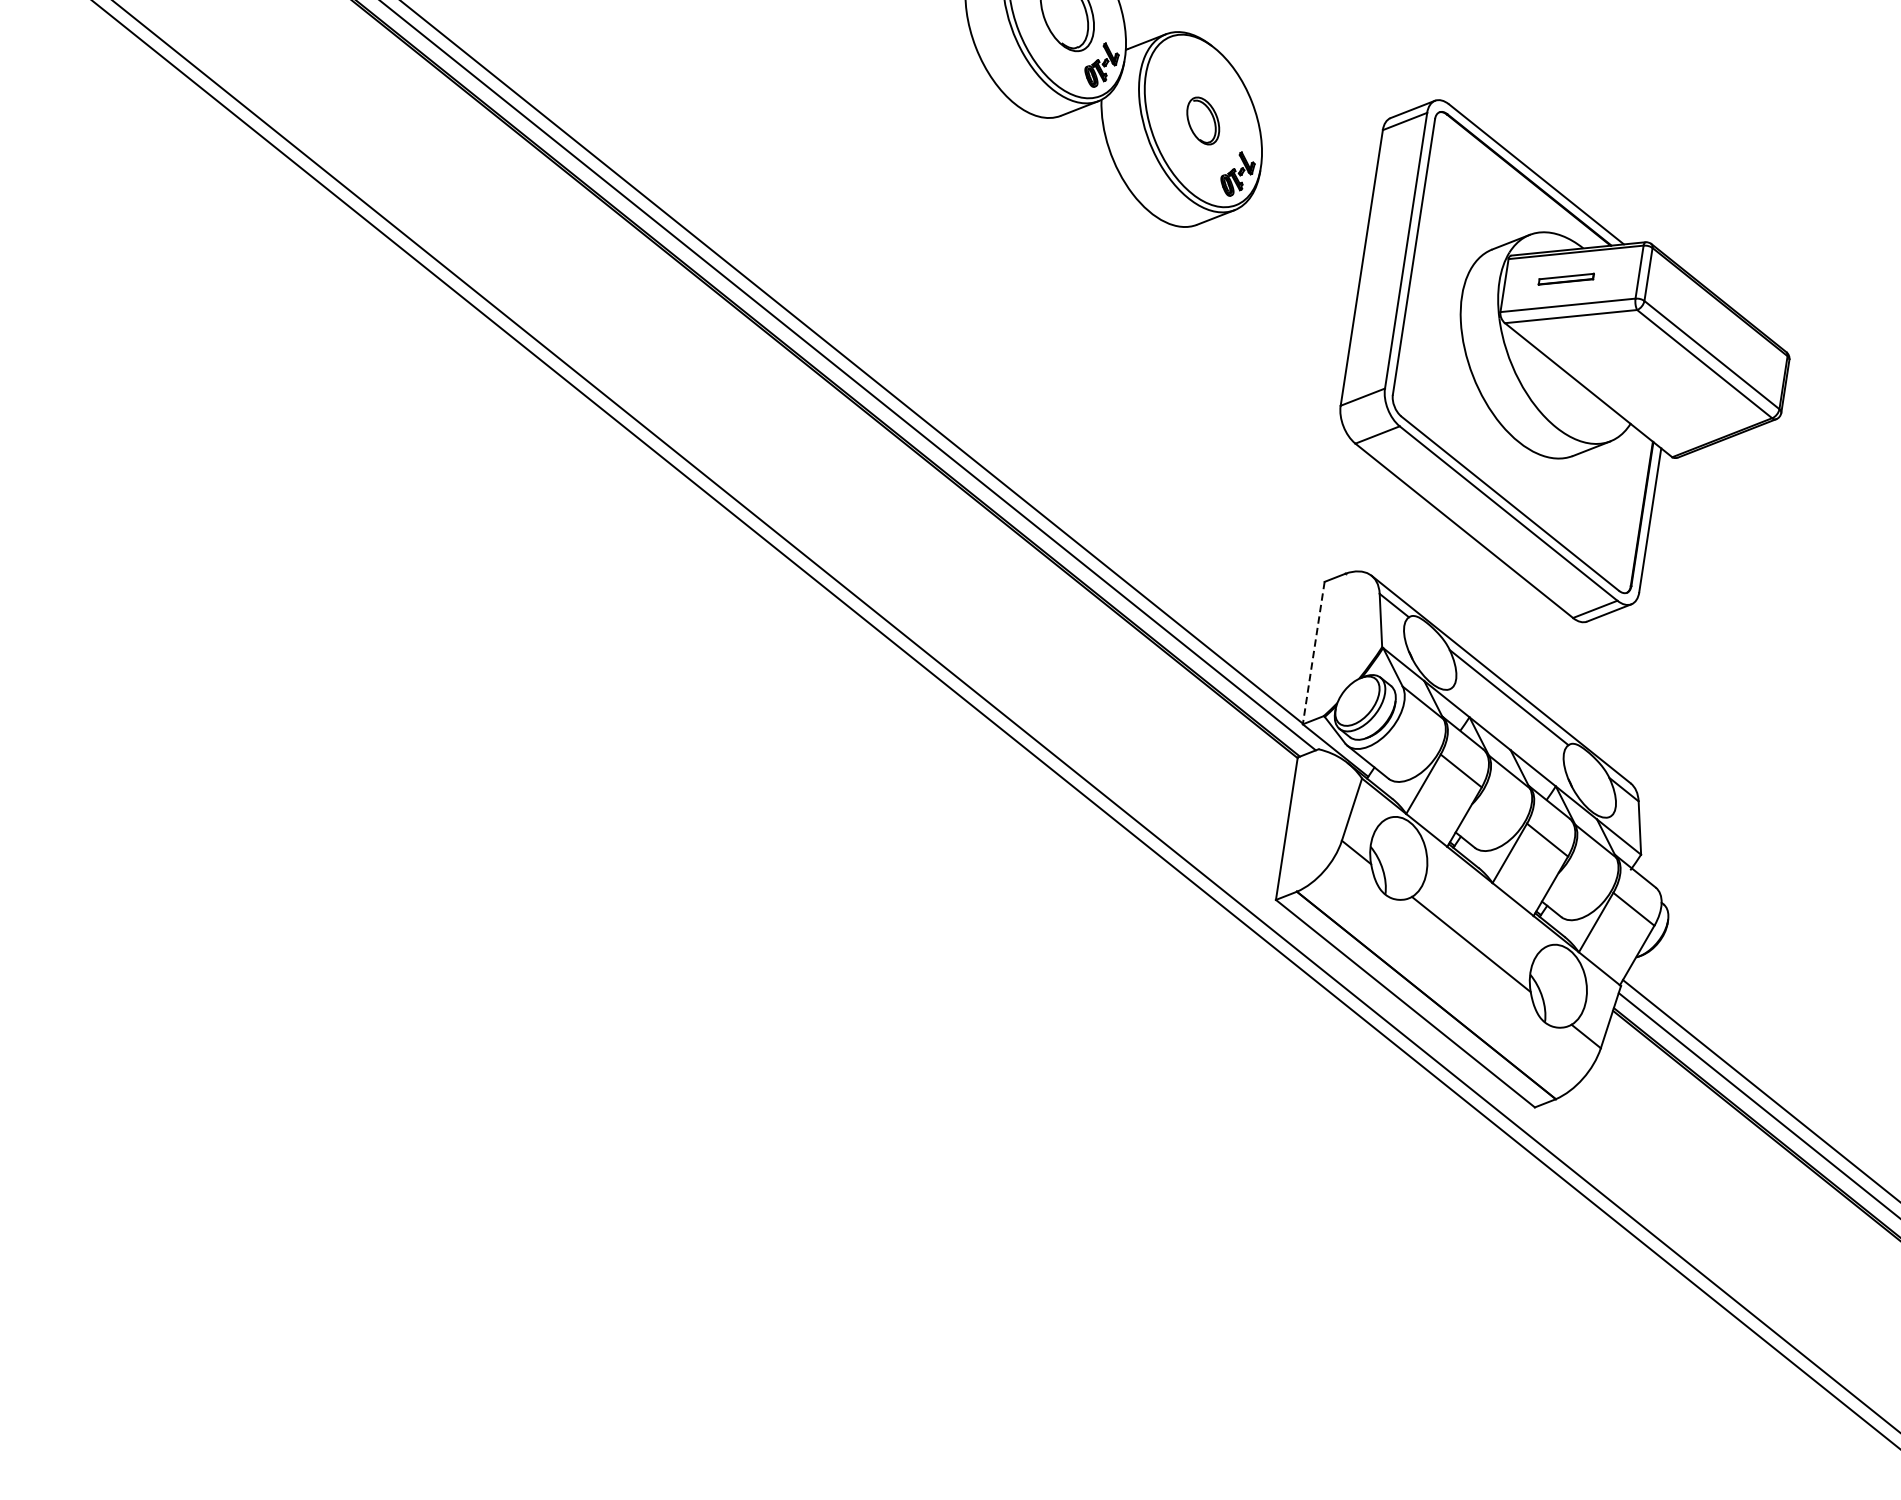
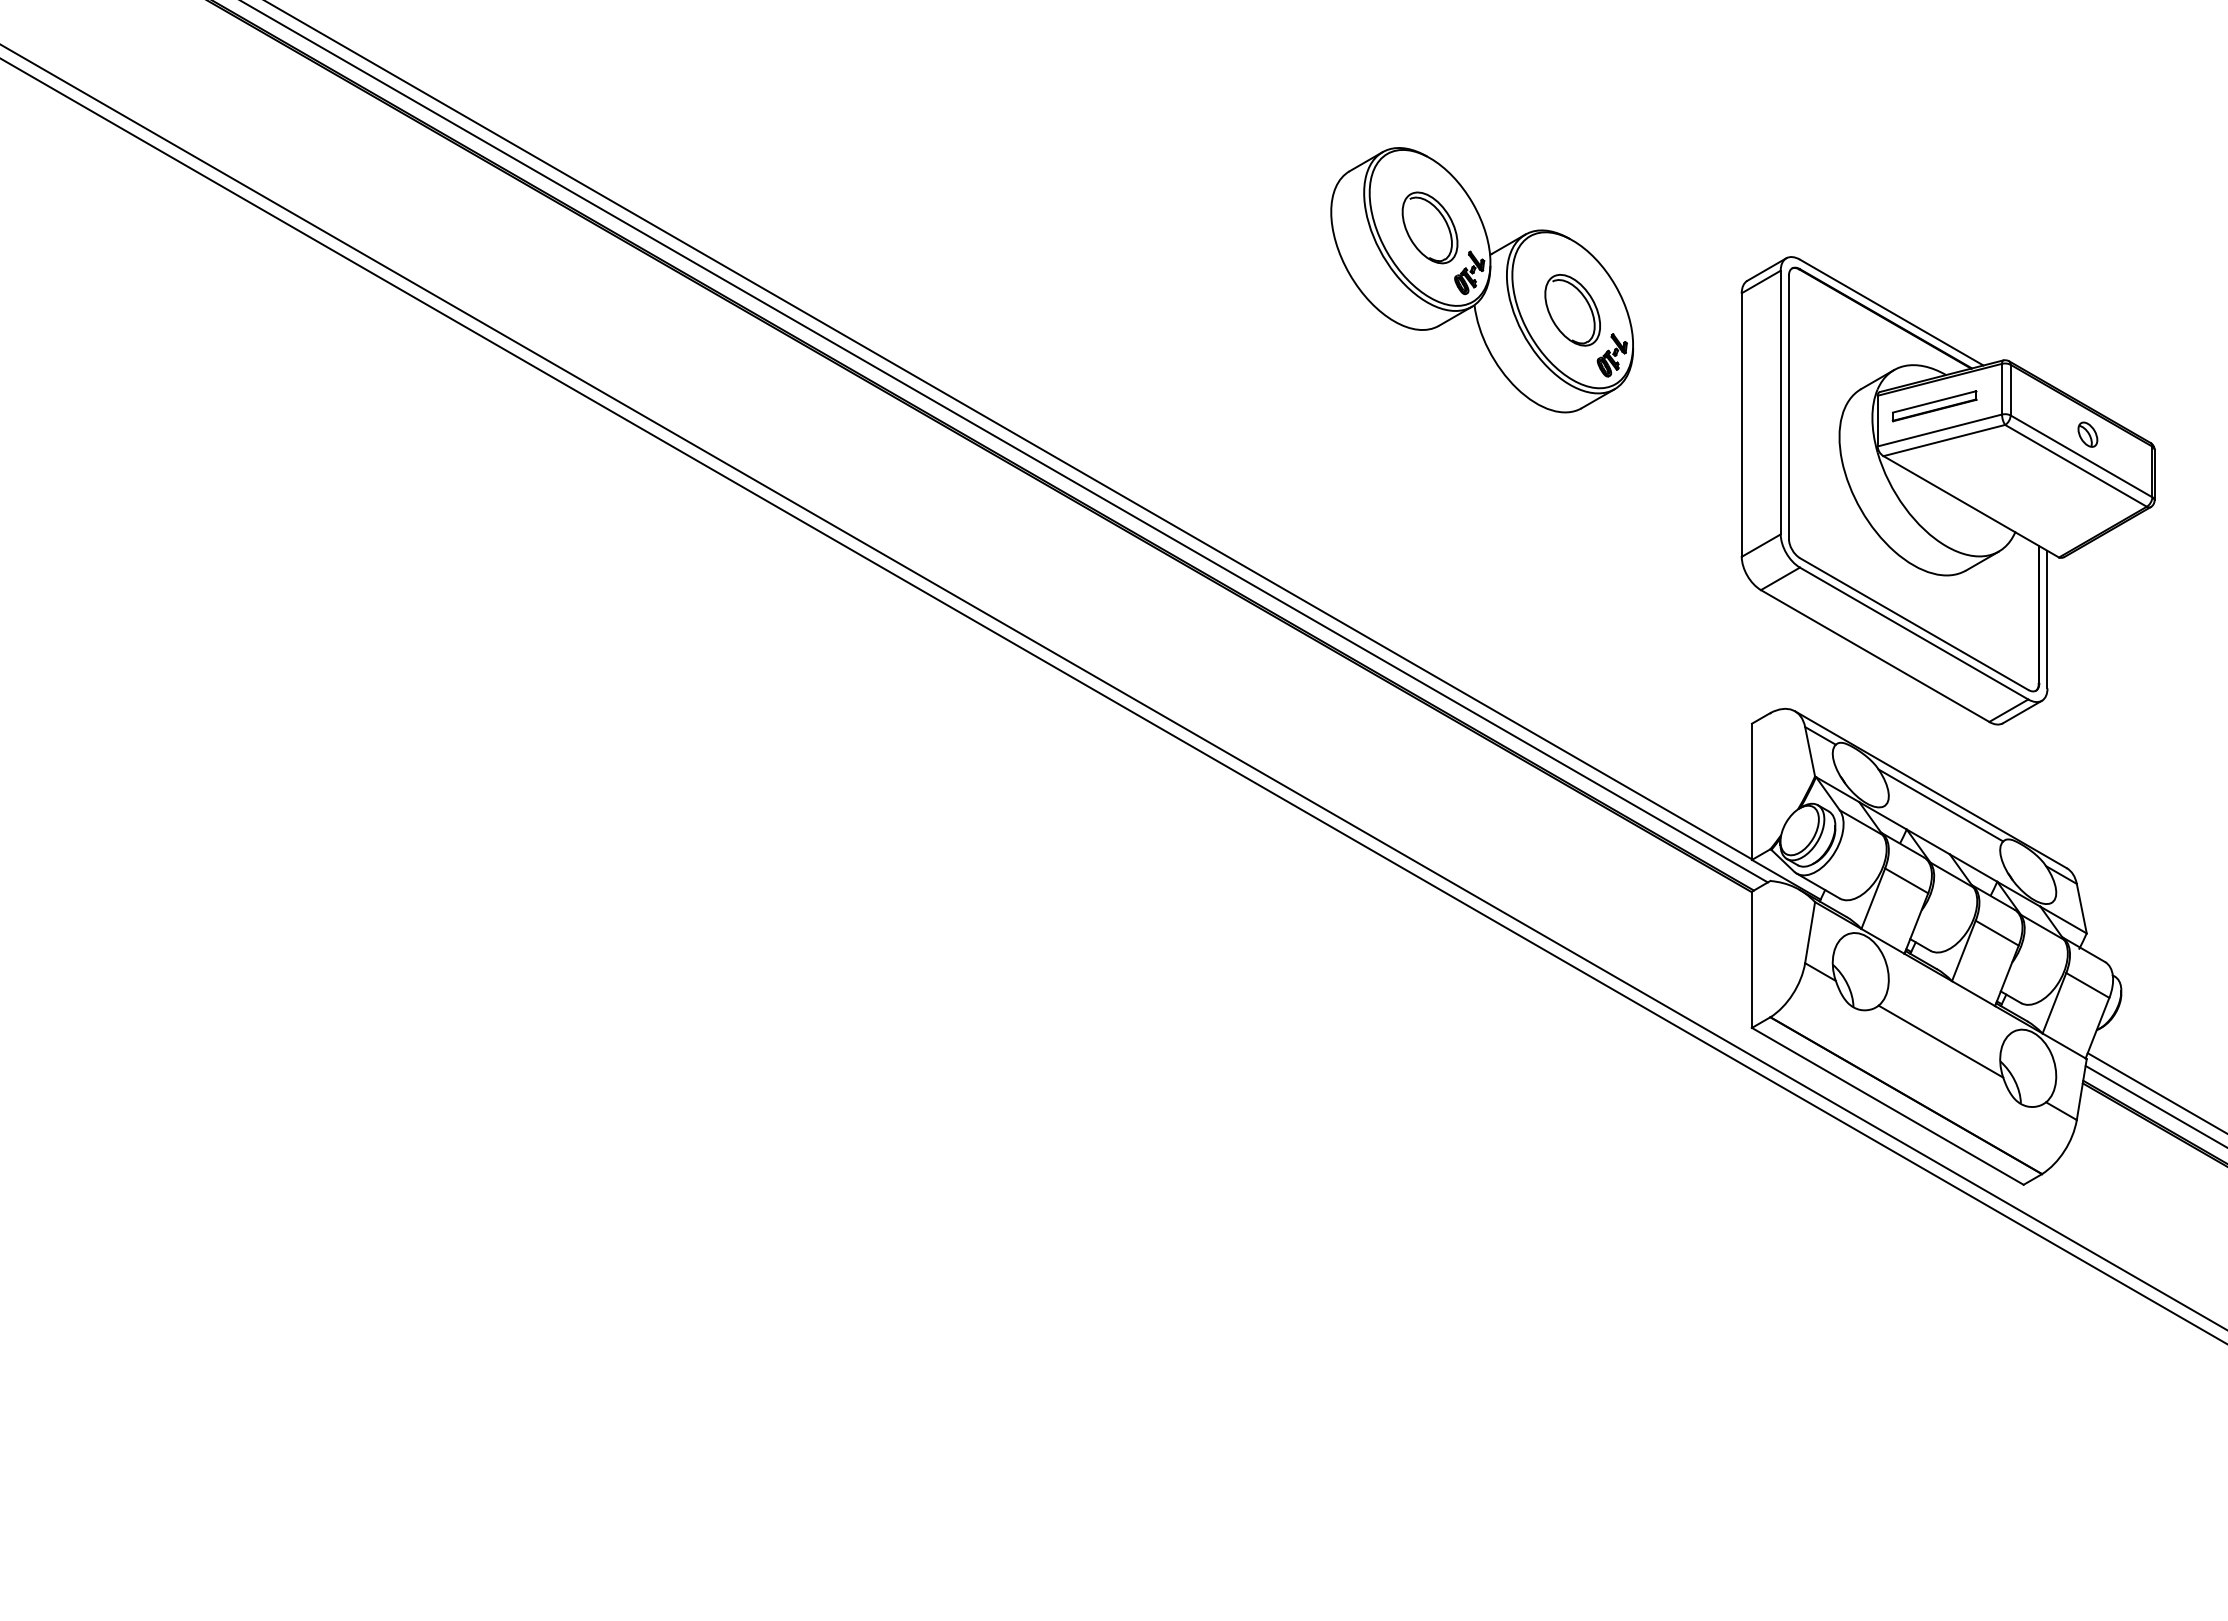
part: (1203, 121) -> (1572, 310), size x1.67
part: (1566, 279) -> (1934, 406), size x1.67
part: (1721, 333) -> (2087, 434), added
line: (1313, 653) -> (1751, 792), dashed -> solid

